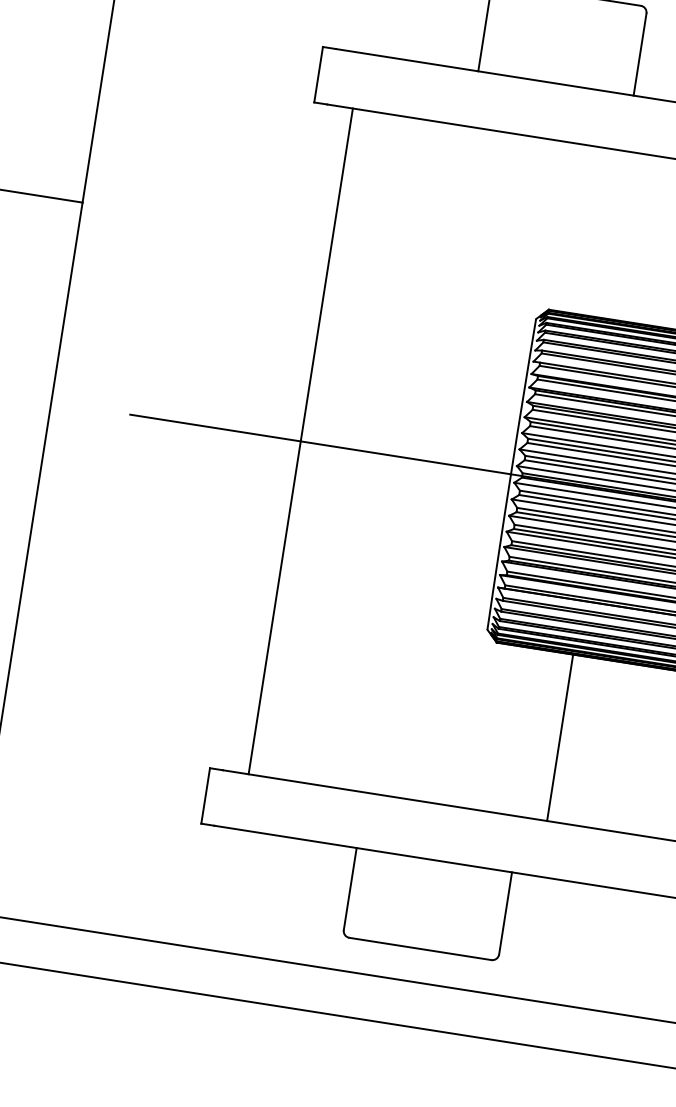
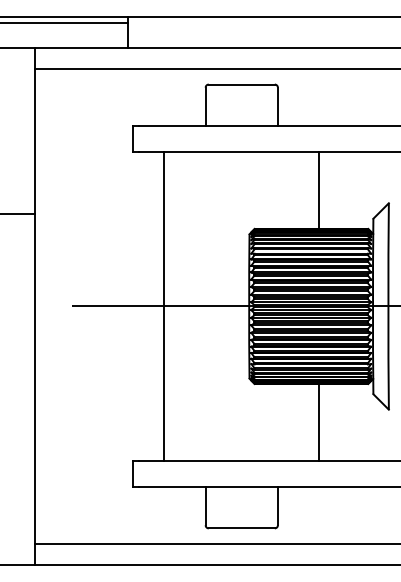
line: (301, 441) -> (164, 306), moved
line: (560, 737) -> (319, 422), moved

